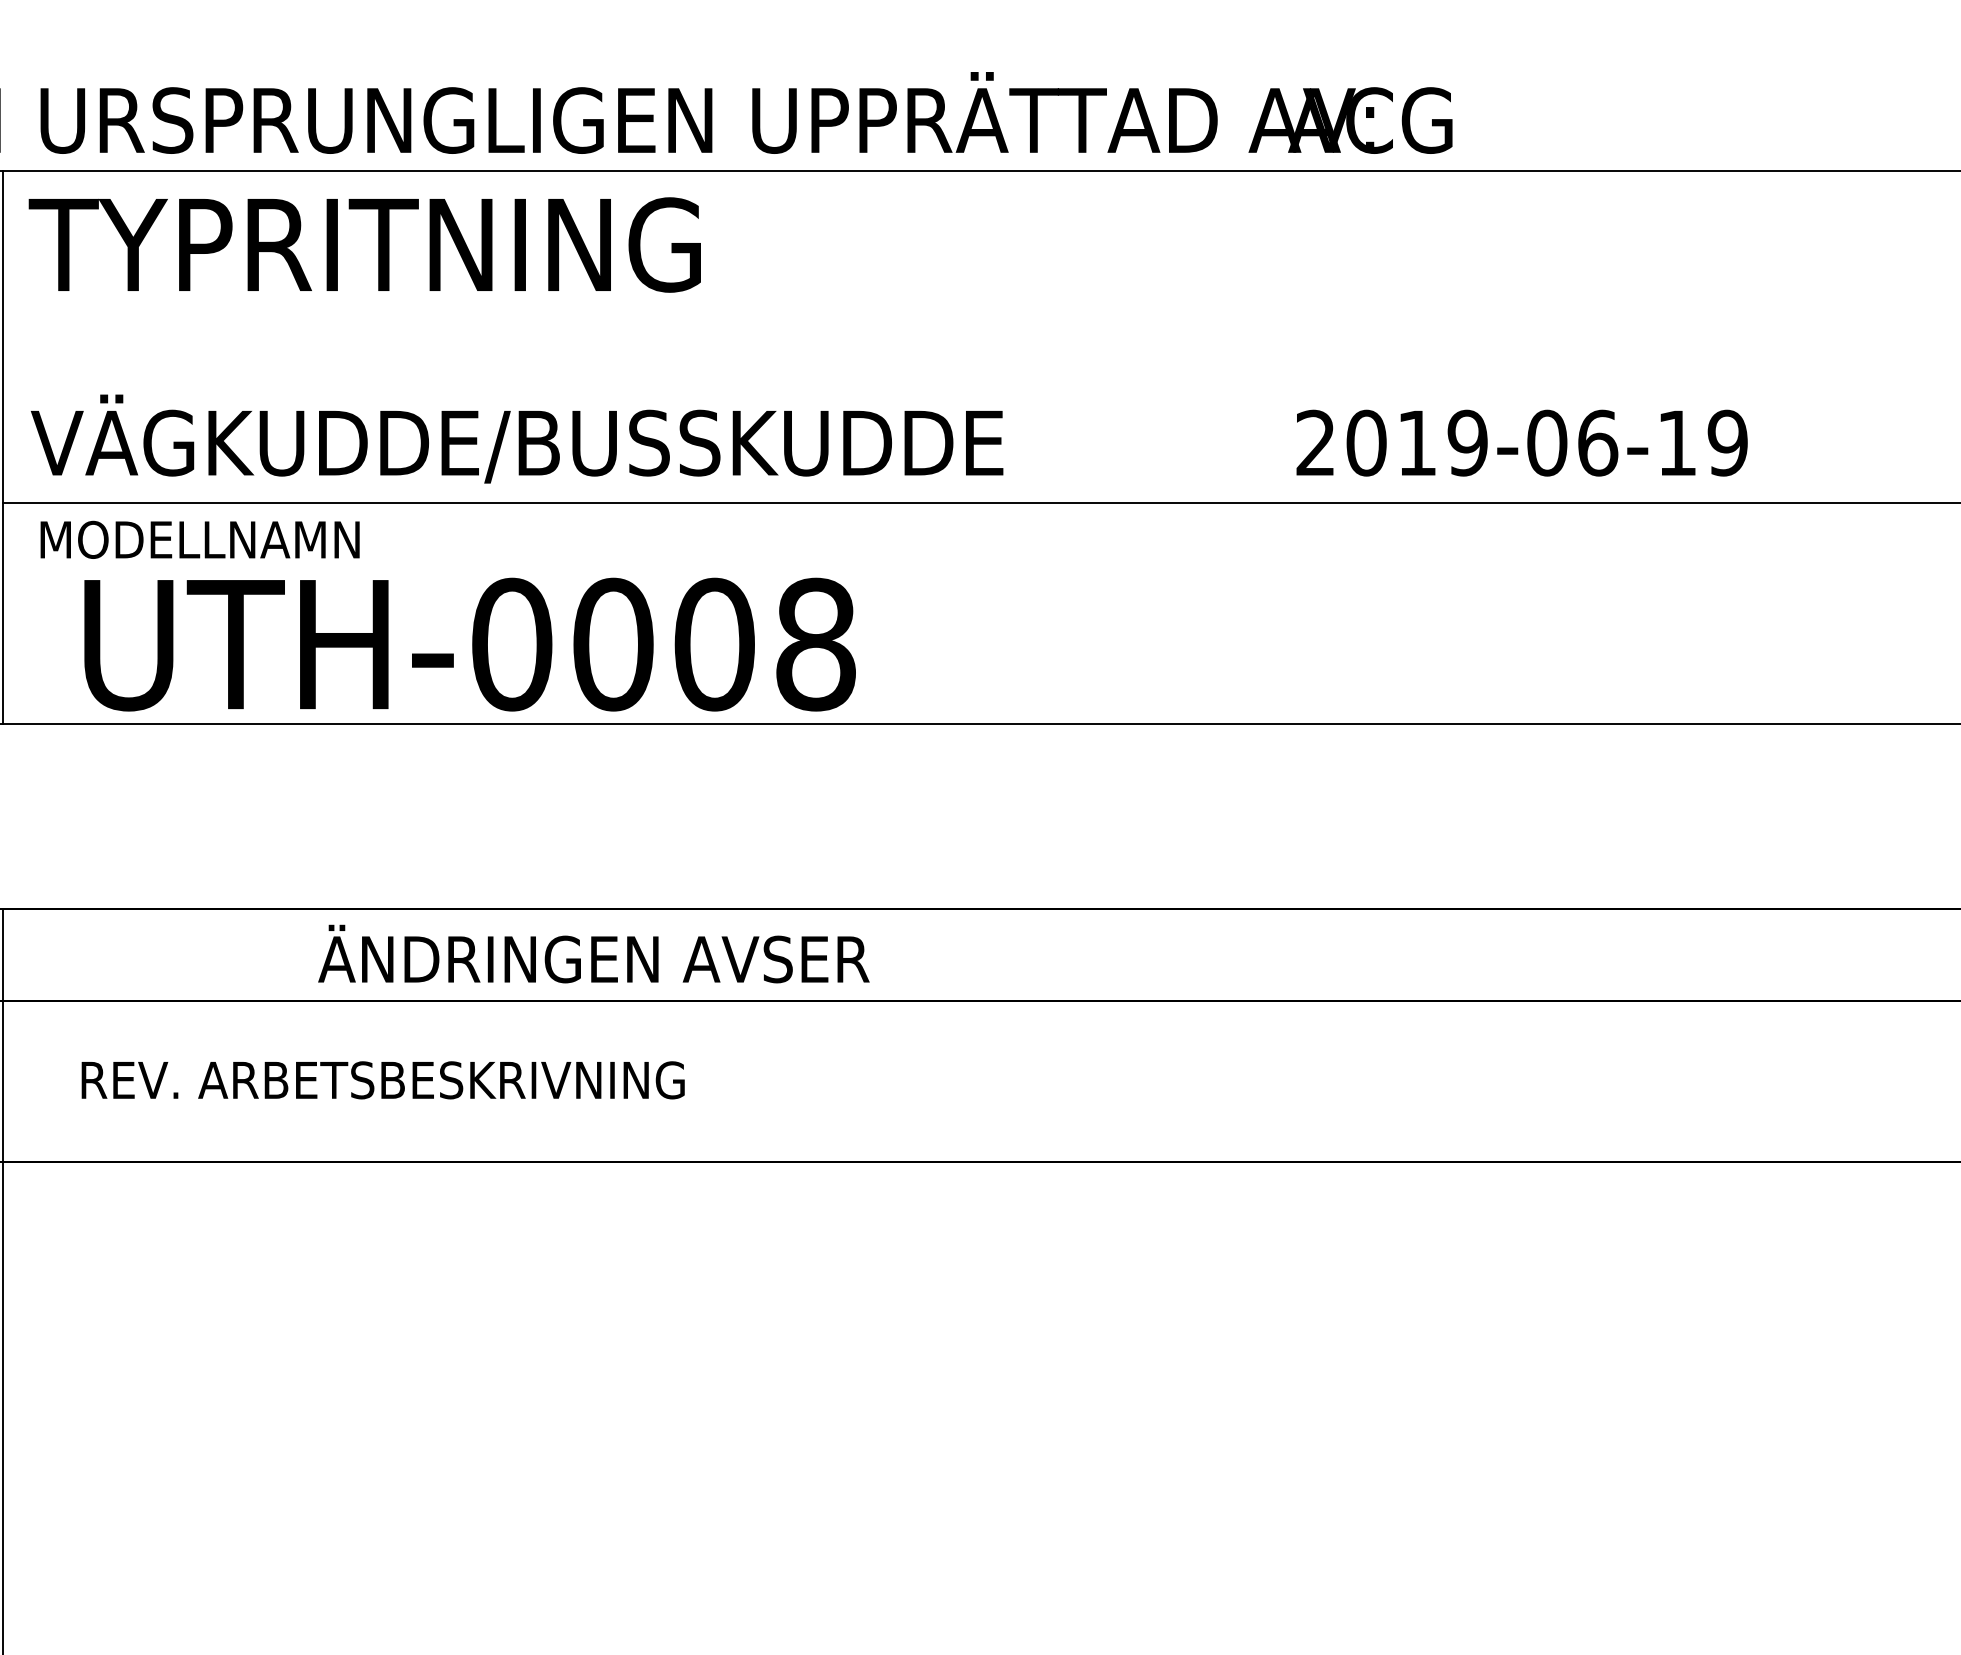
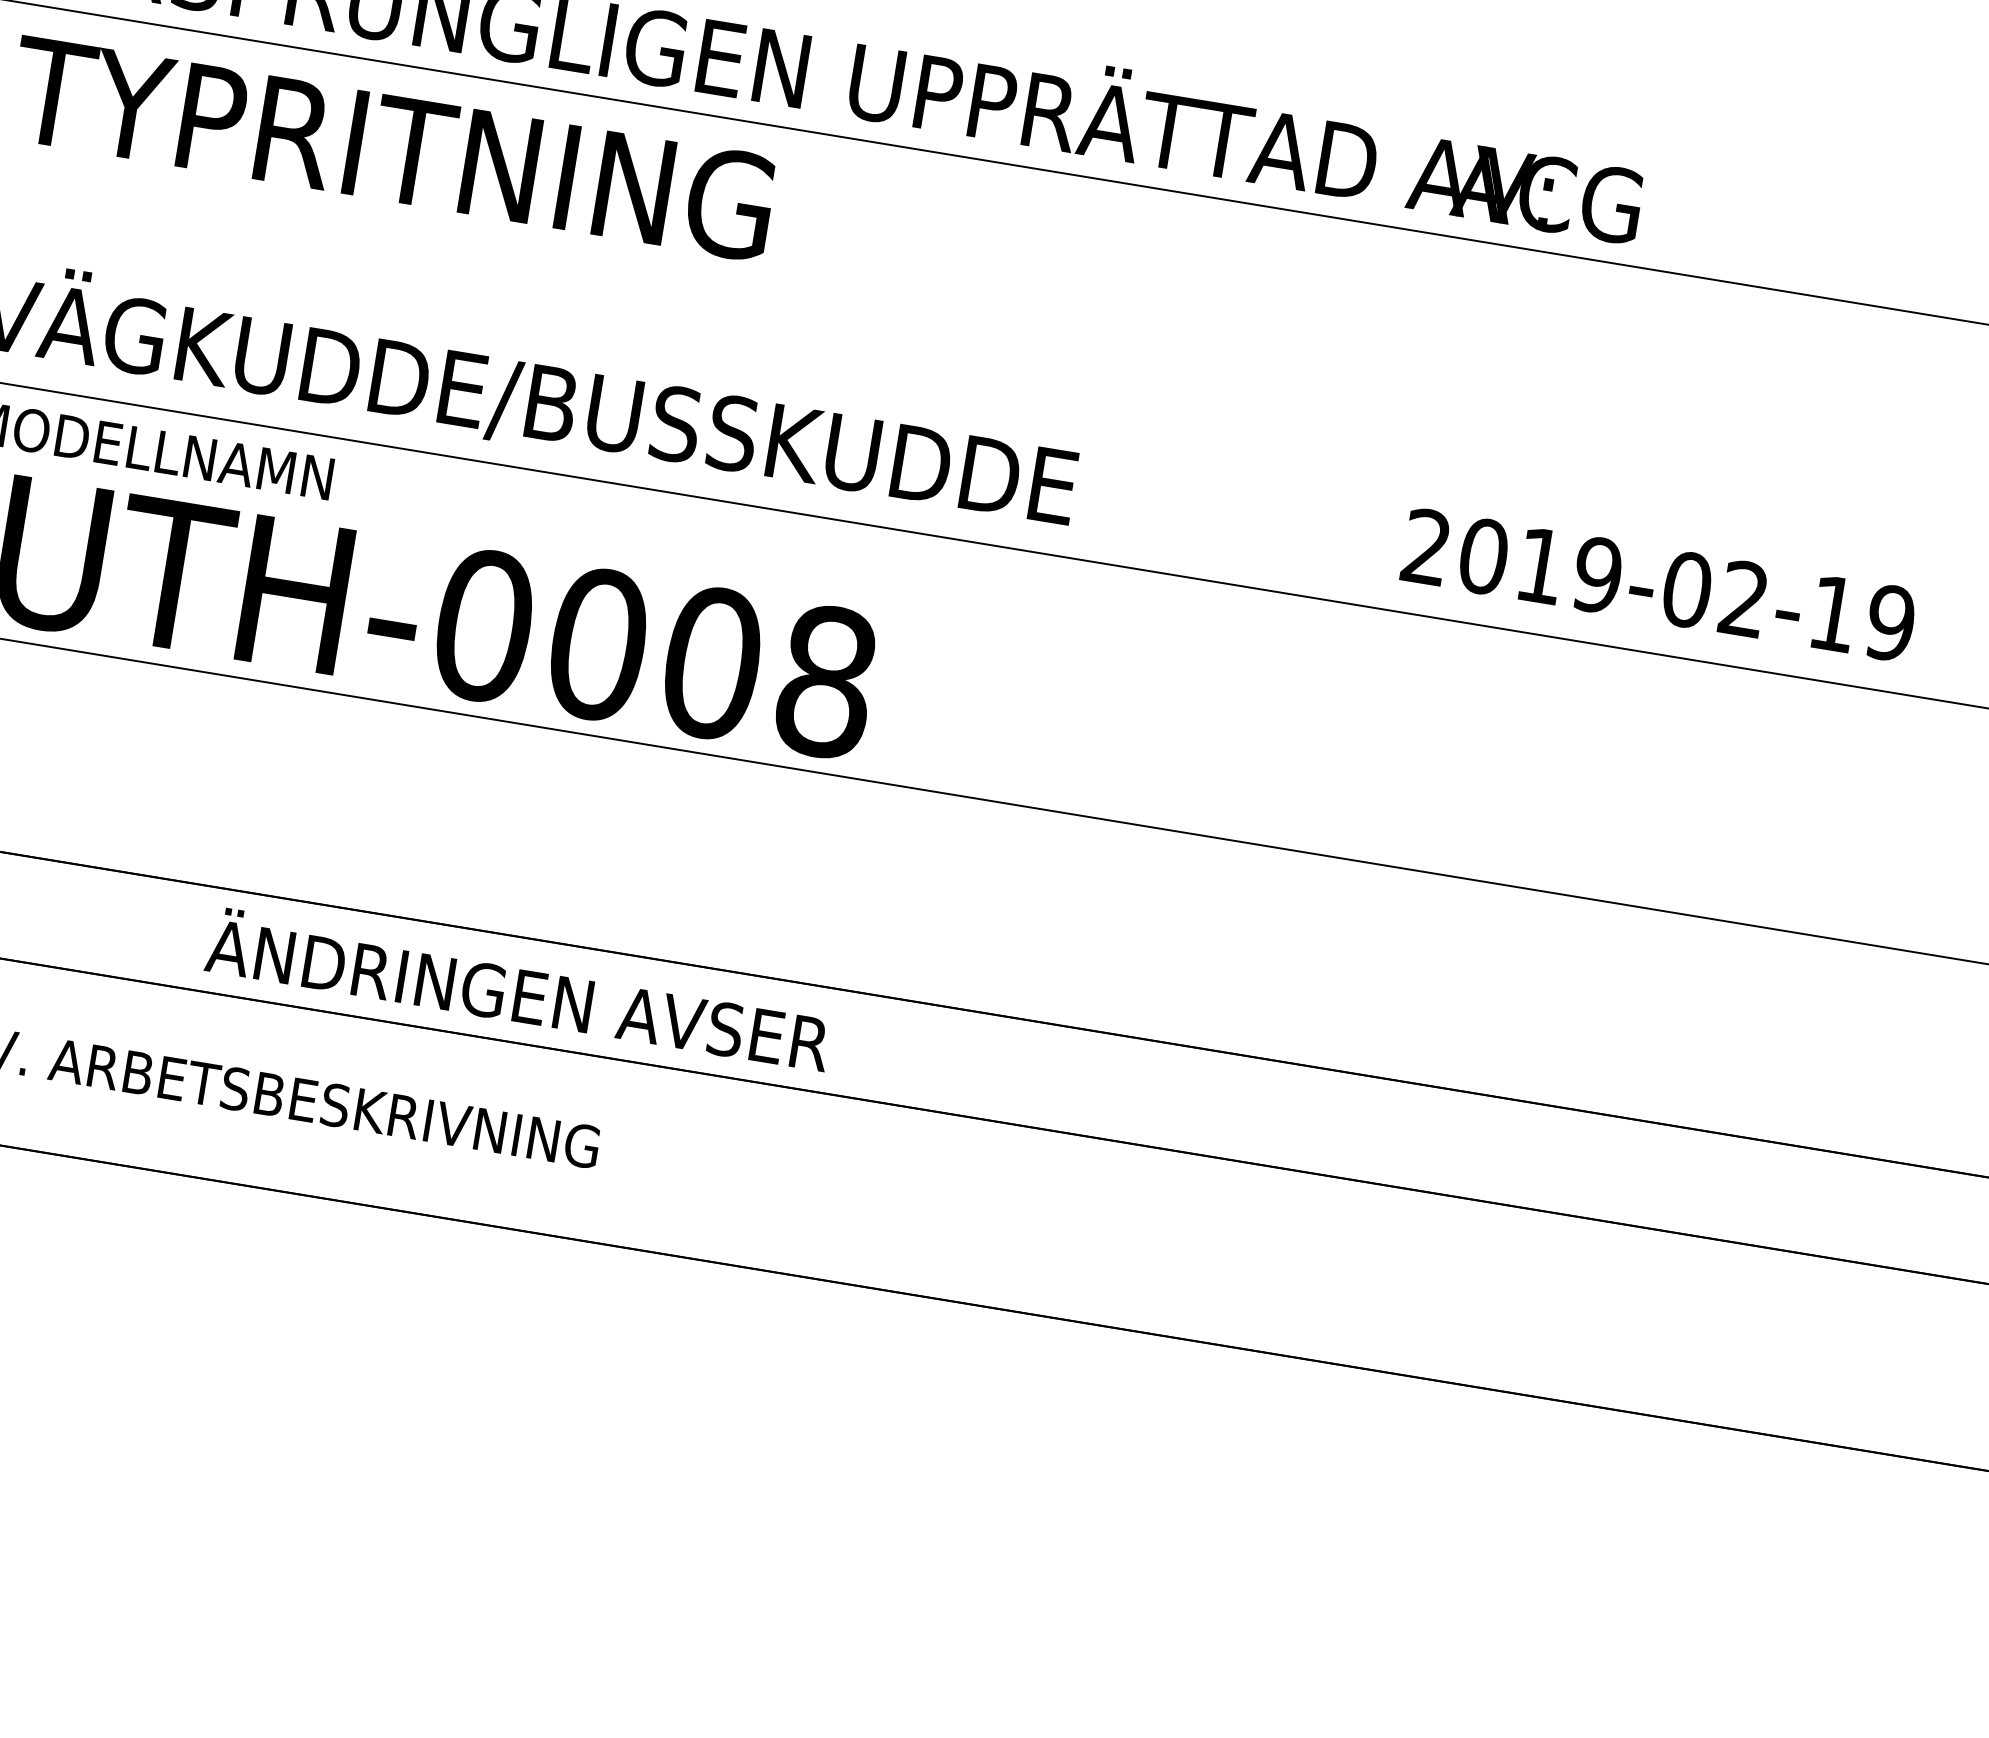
text: (1598, 442) -> (1745, 598), 2019-06-19 -> 2019-02-19

